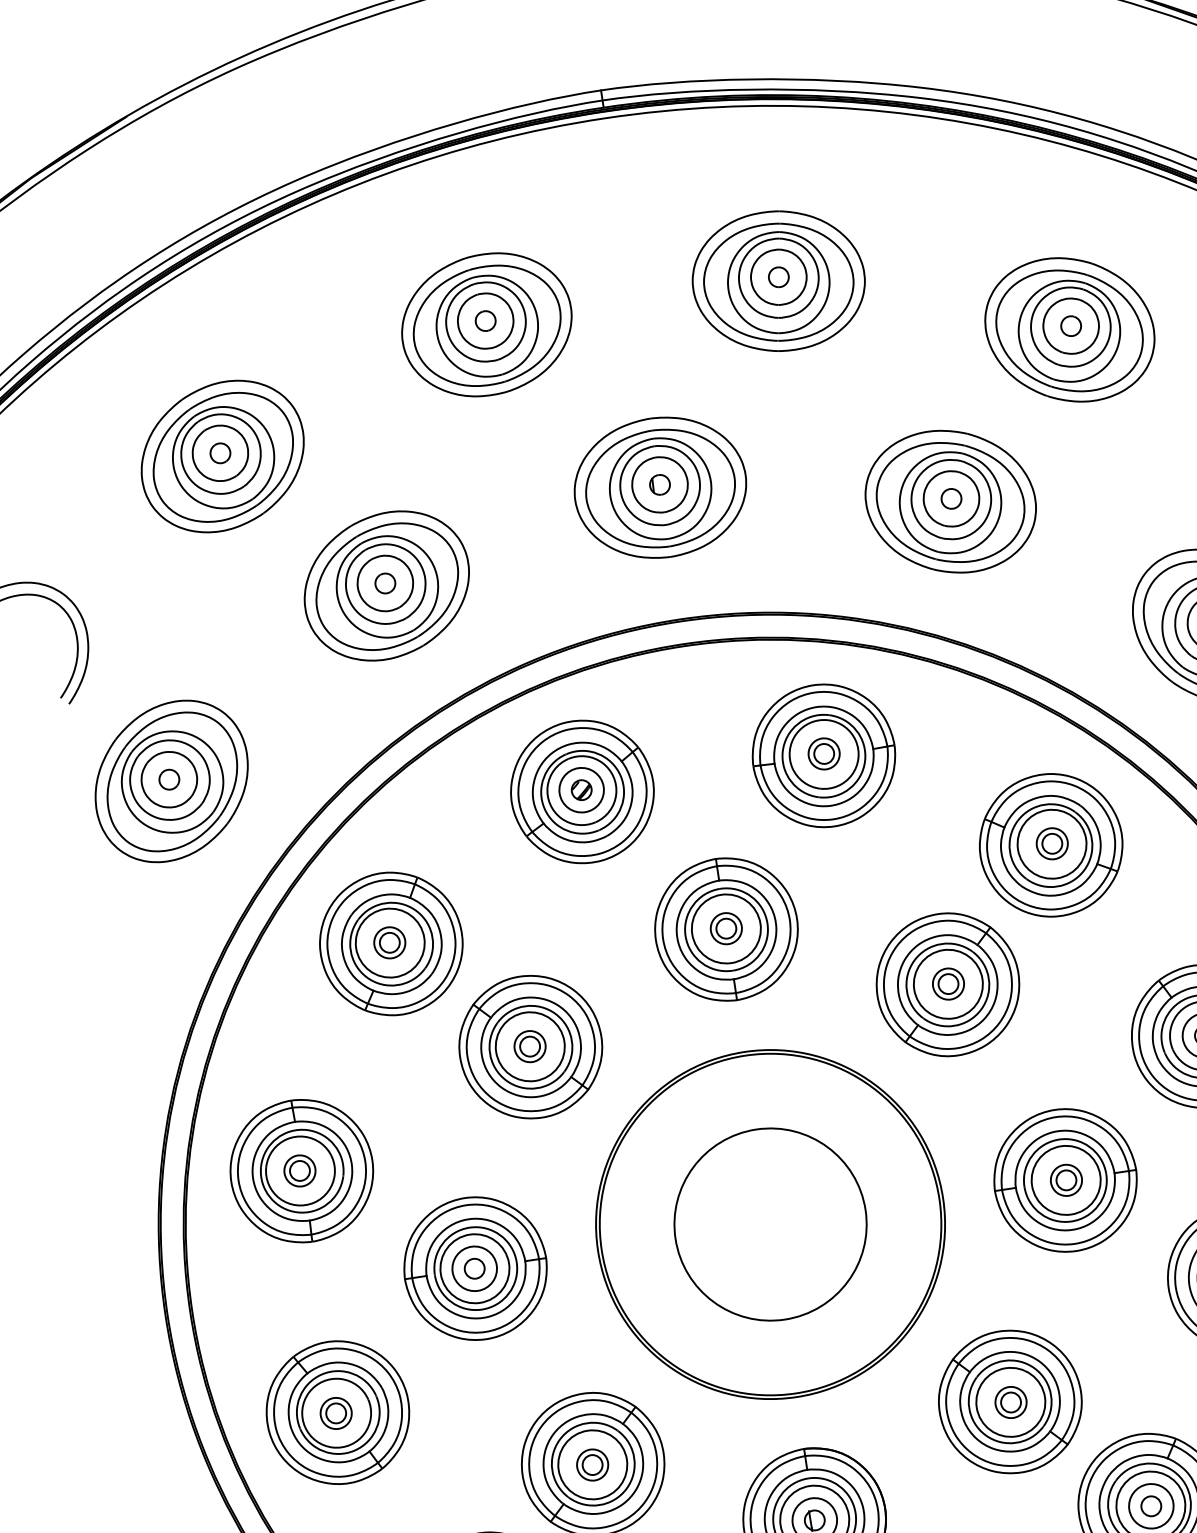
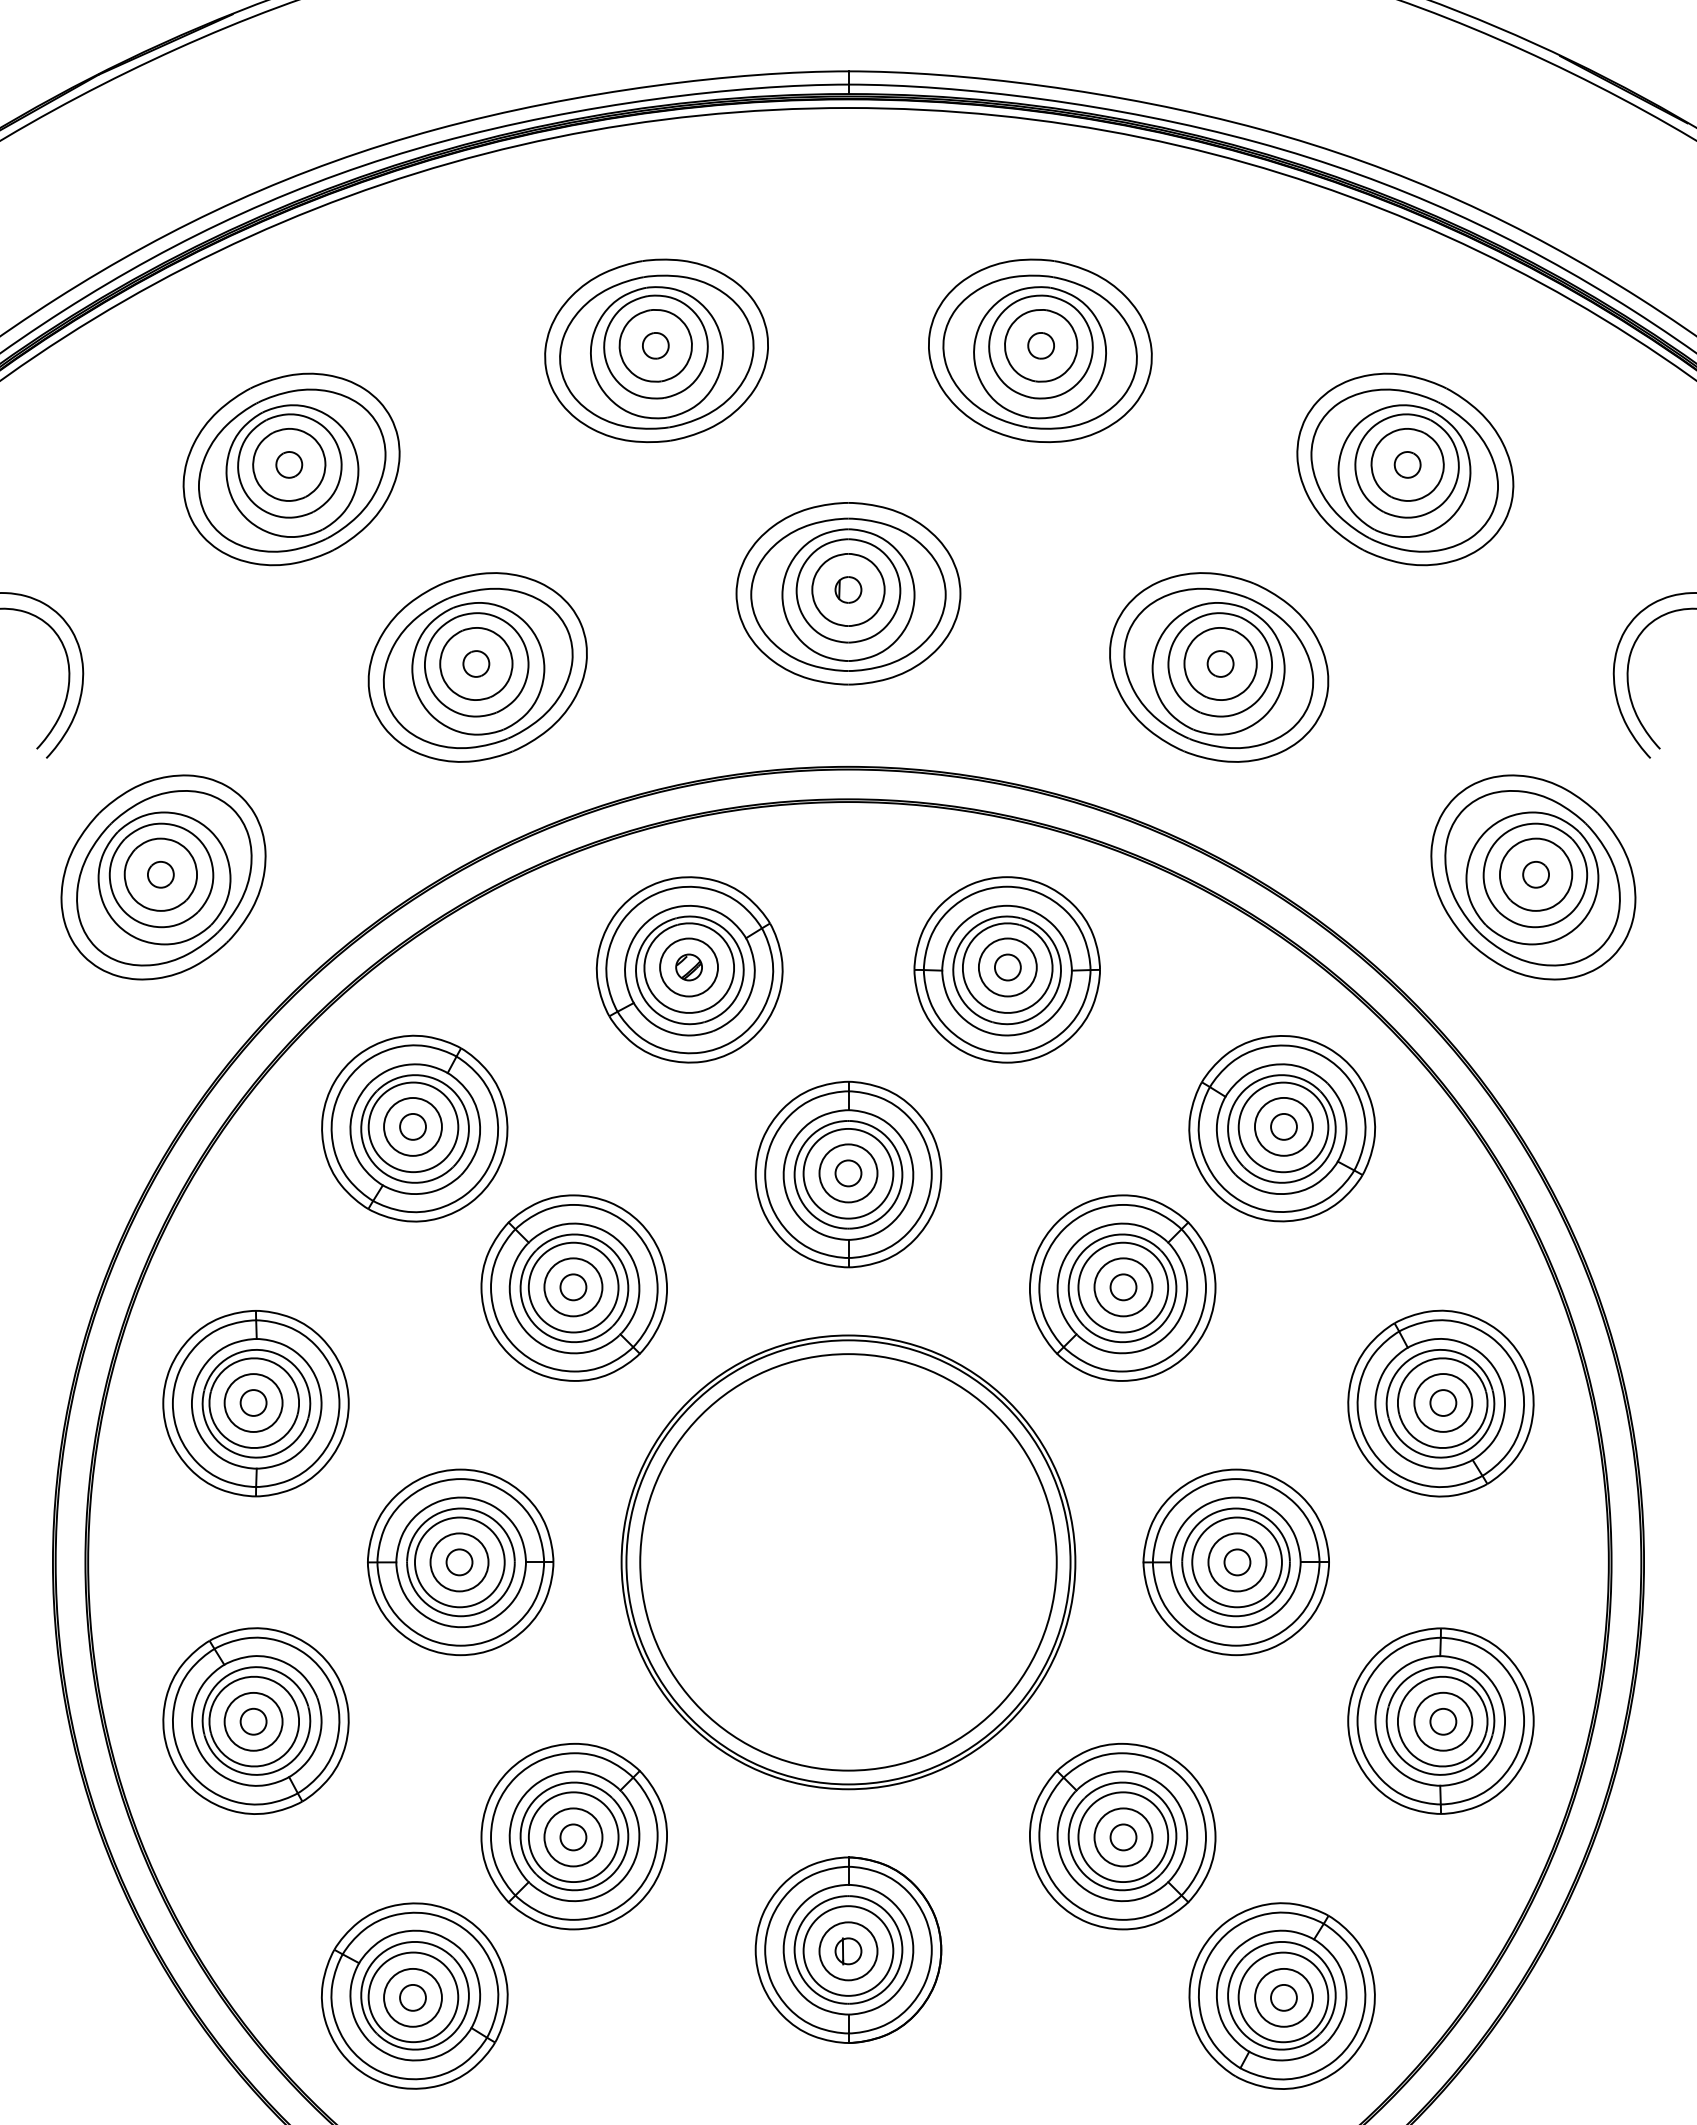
circle: (823, 753) -> (1007, 967), size x1.43
circle: (1051, 843) -> (1283, 1126), size x1.43
circle: (726, 928) -> (848, 1173), size x1.43
circle: (389, 942) -> (412, 1126), size x1.43
circle: (948, 984) -> (1123, 1287), size x1.43
circle: (530, 1046) -> (573, 1287), size x1.43
circle: (299, 1170) -> (253, 1402), size x1.43
circle: (1066, 1180) -> (1237, 1562), size x1.43
circle: (770, 1224) -> (848, 1562), size x1.67
circle: (1011, 1402) -> (1123, 1837), size x1.43
circle: (336, 1413) -> (253, 1721), size x1.43
circle: (592, 1465) -> (573, 1837), size x1.43

